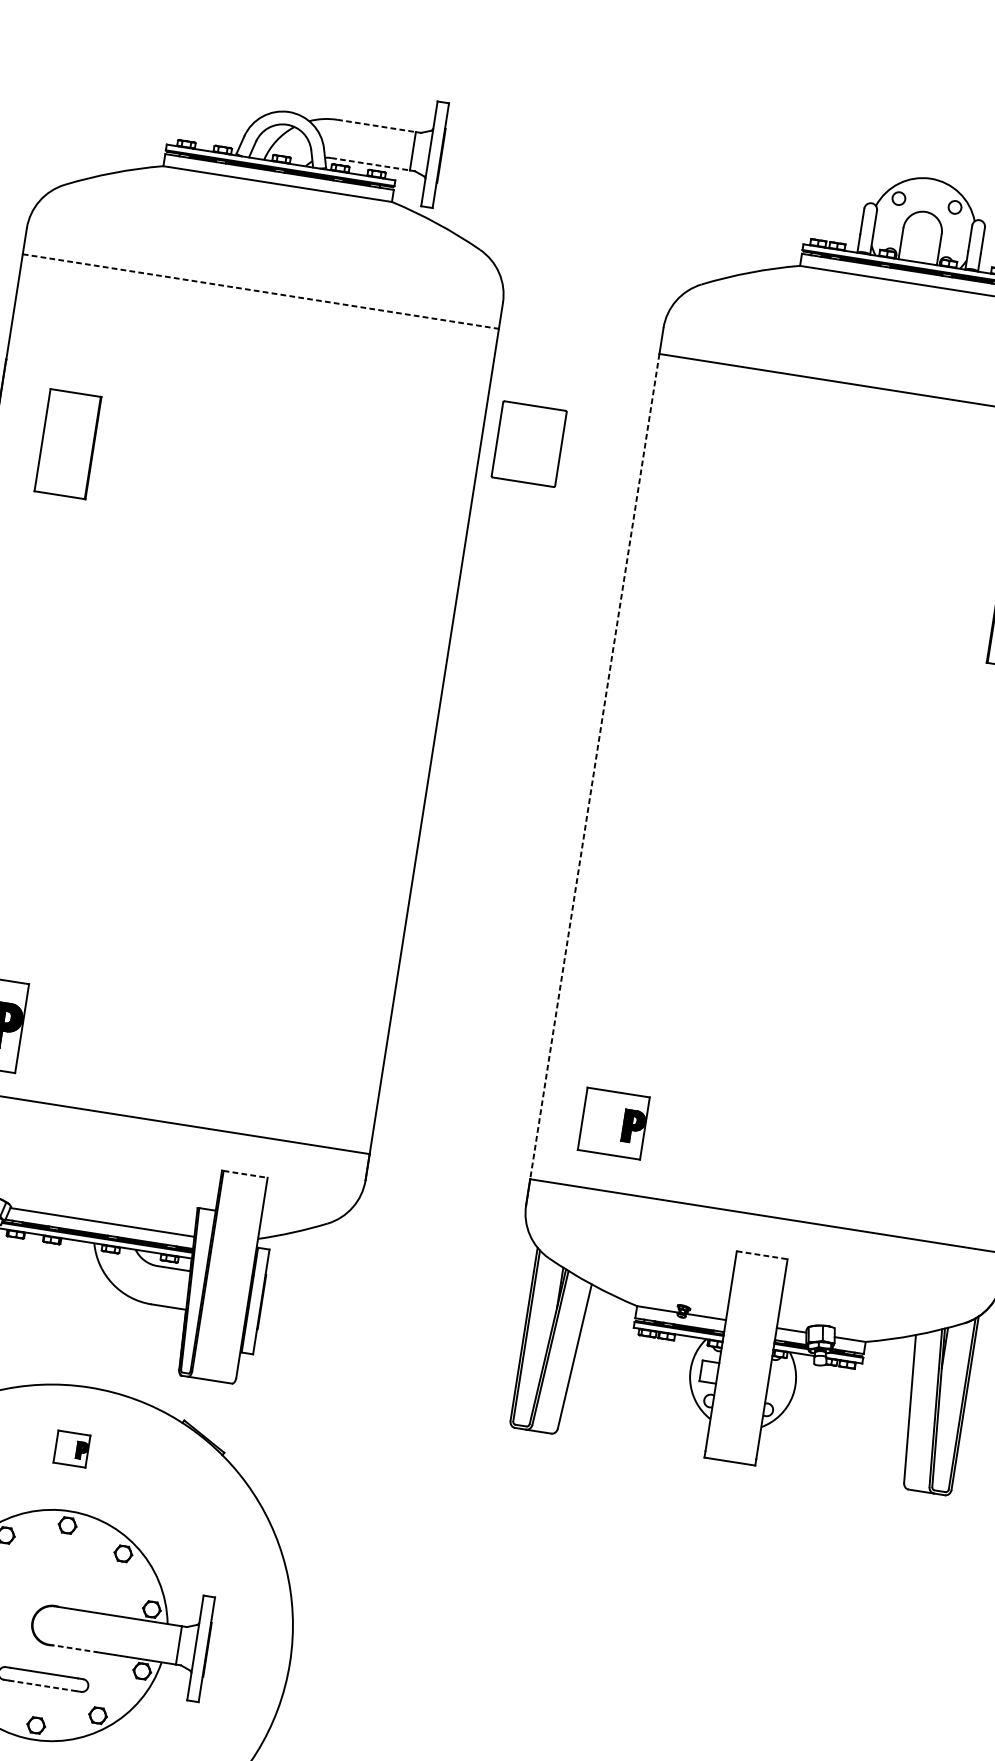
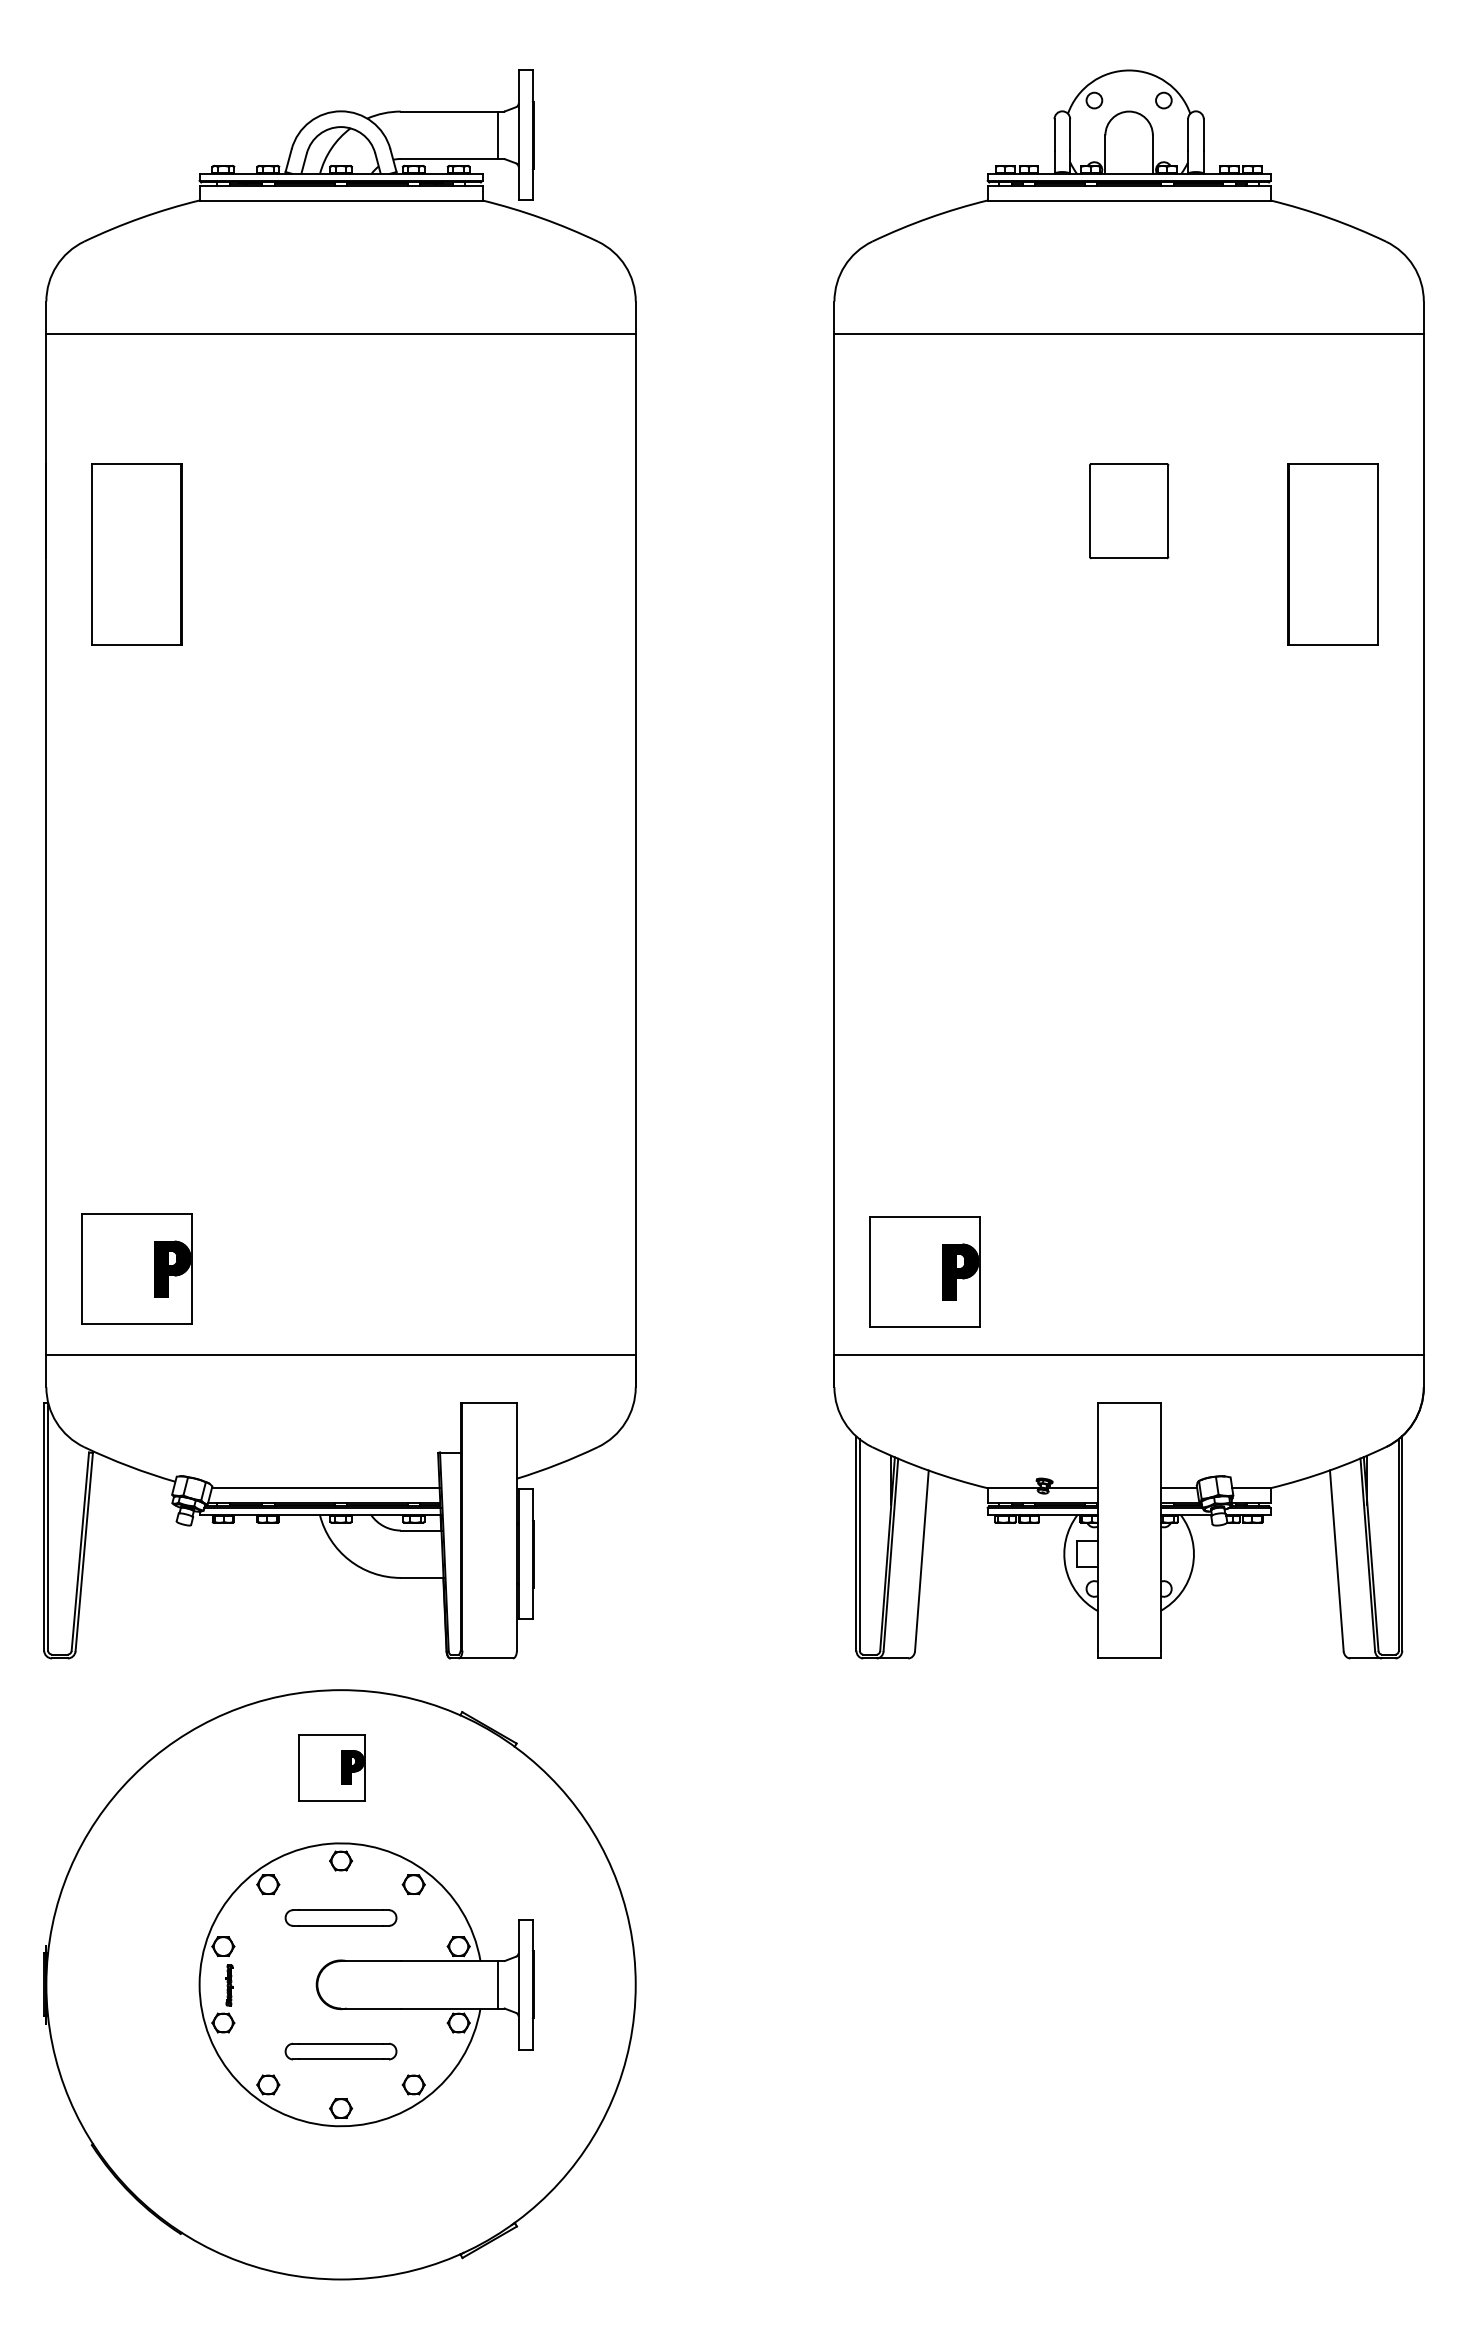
line: (376, 125) -> (449, 111), dashed -> solid
line: (370, 163) -> (449, 158), dashed -> solid
line: (261, 291) -> (341, 333), dashed -> solid
part: (67, 444) -> (136, 554), size x1.43
part: (529, 444) -> (1129, 511), moved
line: (594, 766) -> (834, 844), dashed -> solid
part: (613, 1123) -> (924, 1271), size x1.43
line: (246, 1174) -> (490, 1403), dashed -> solid
line: (762, 1255) -> (1129, 1403), dashed -> solid
part: (71, 1448) -> (331, 1767), size x1.67
part: (60, 1571) -> (340, 1917), added
line: (72, 1648) -> (370, 2008), dashed -> solid
line: (42, 1685) -> (341, 2059), dashed -> solid

